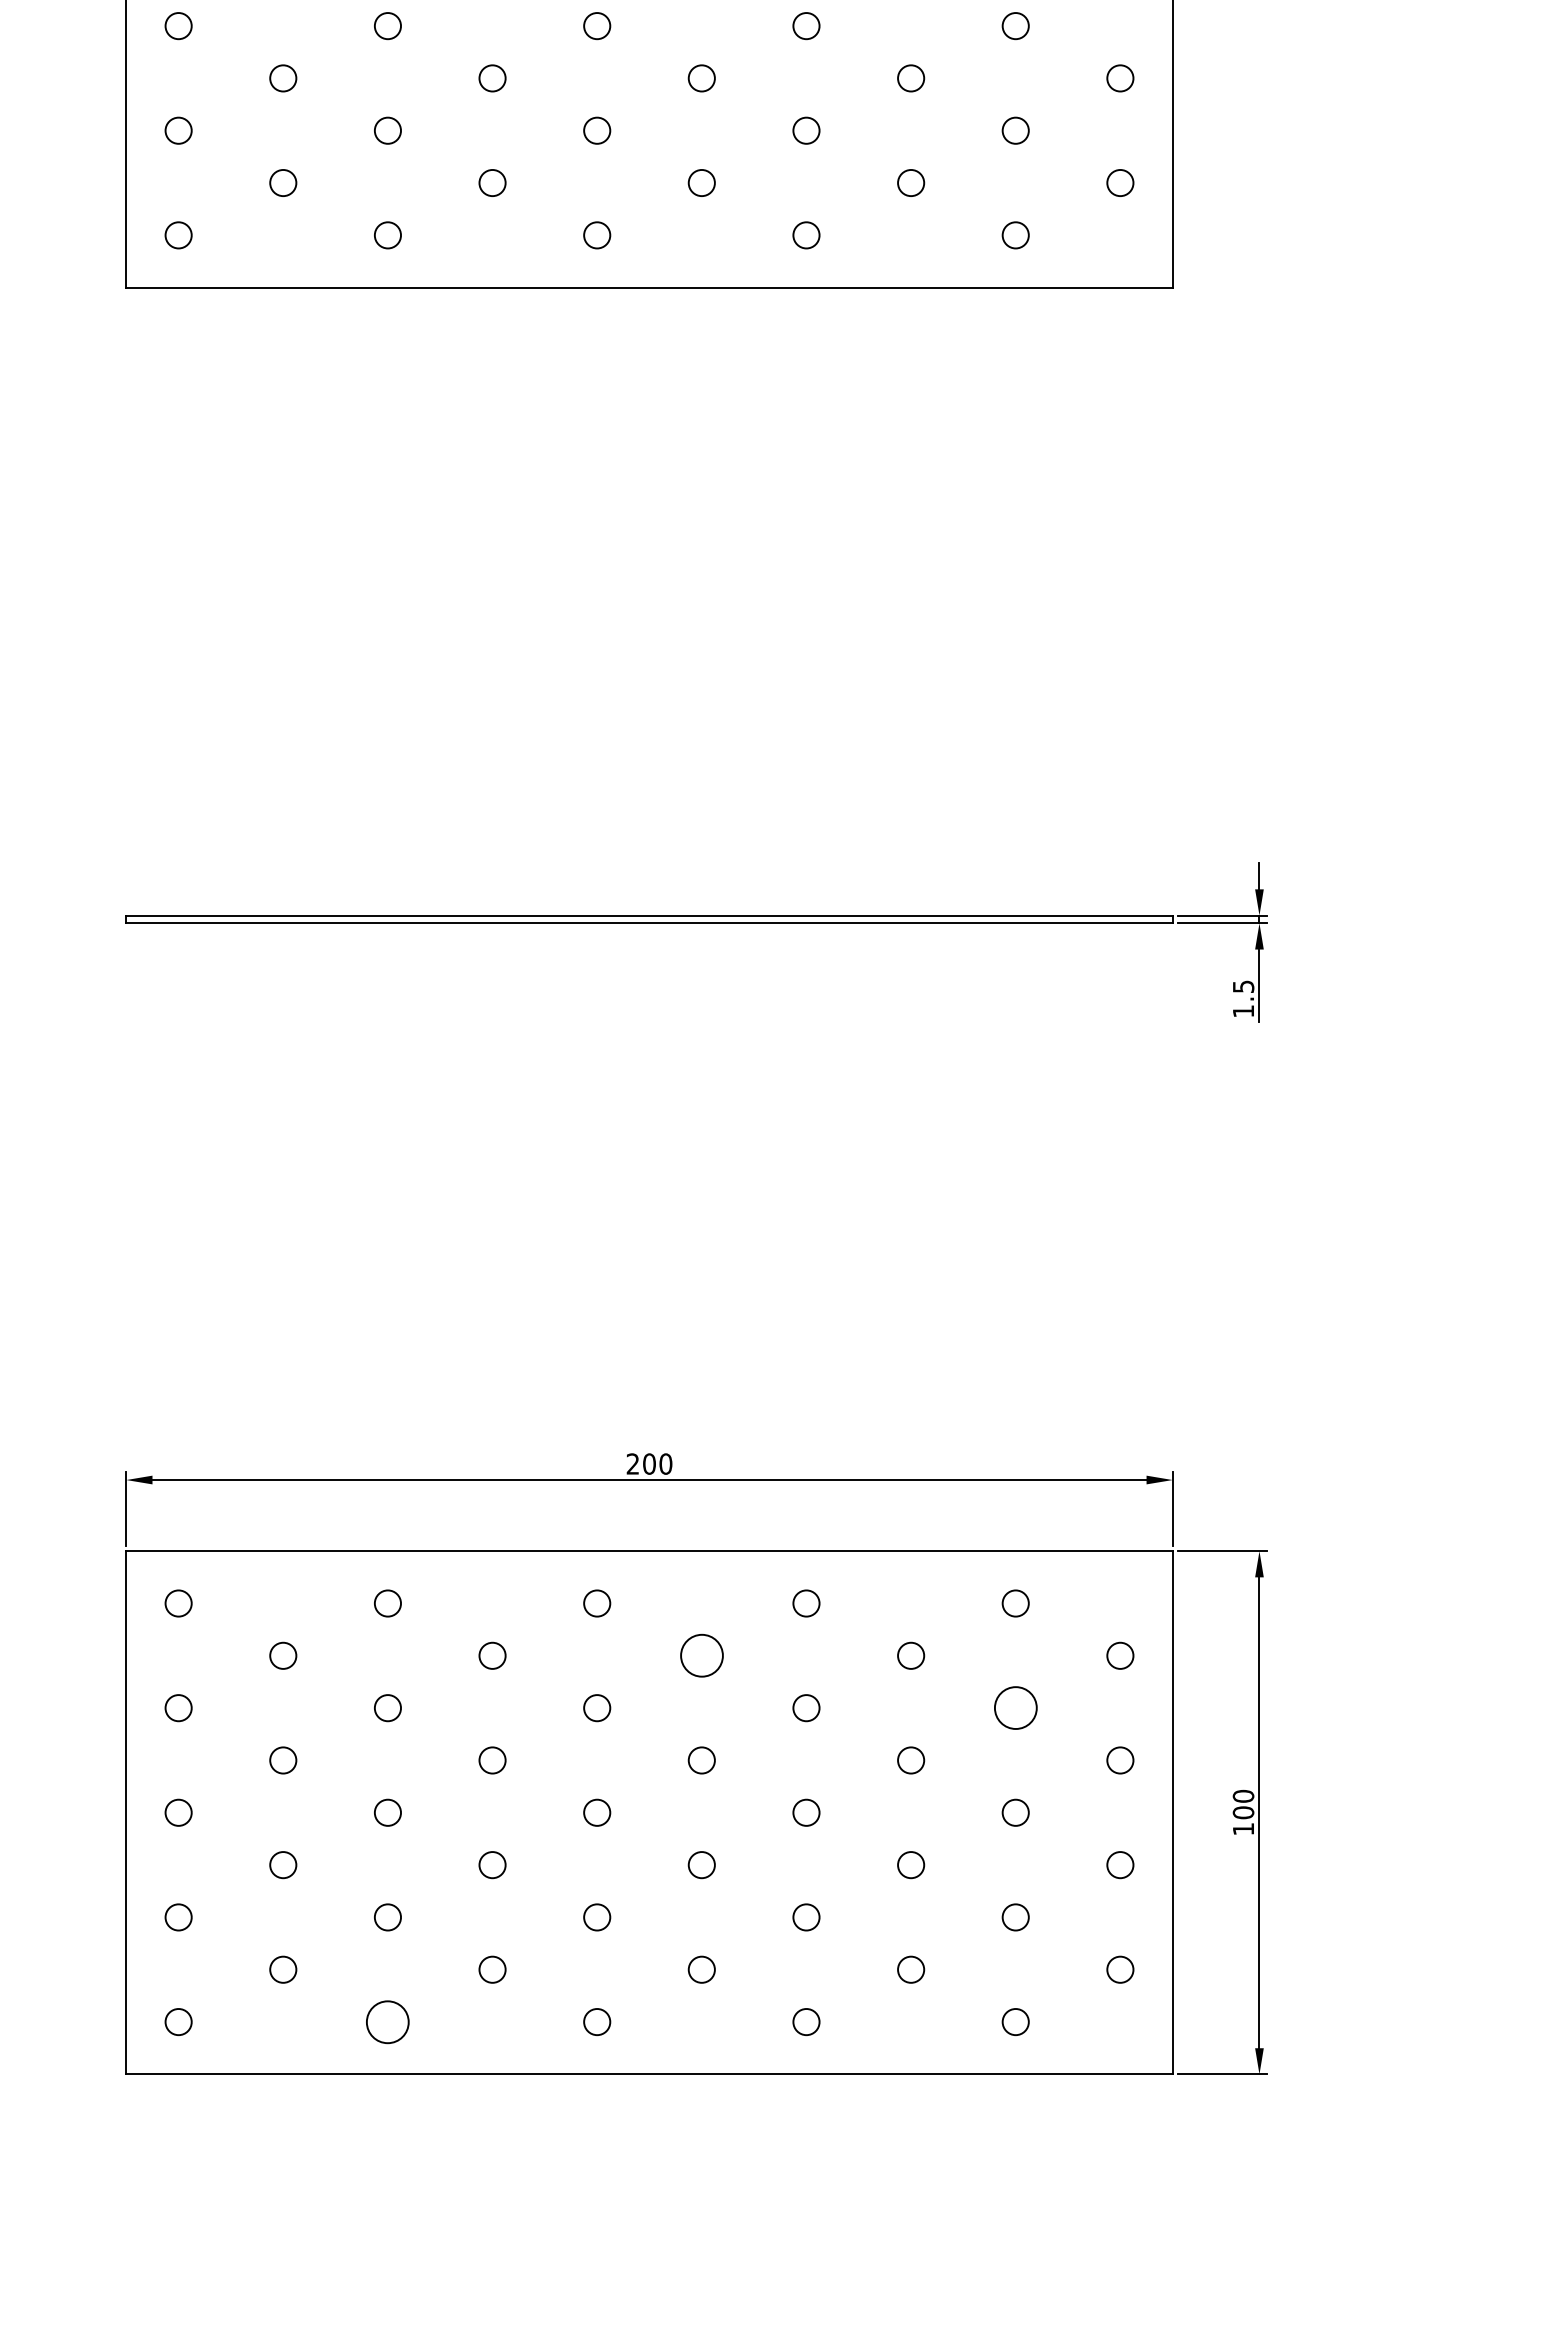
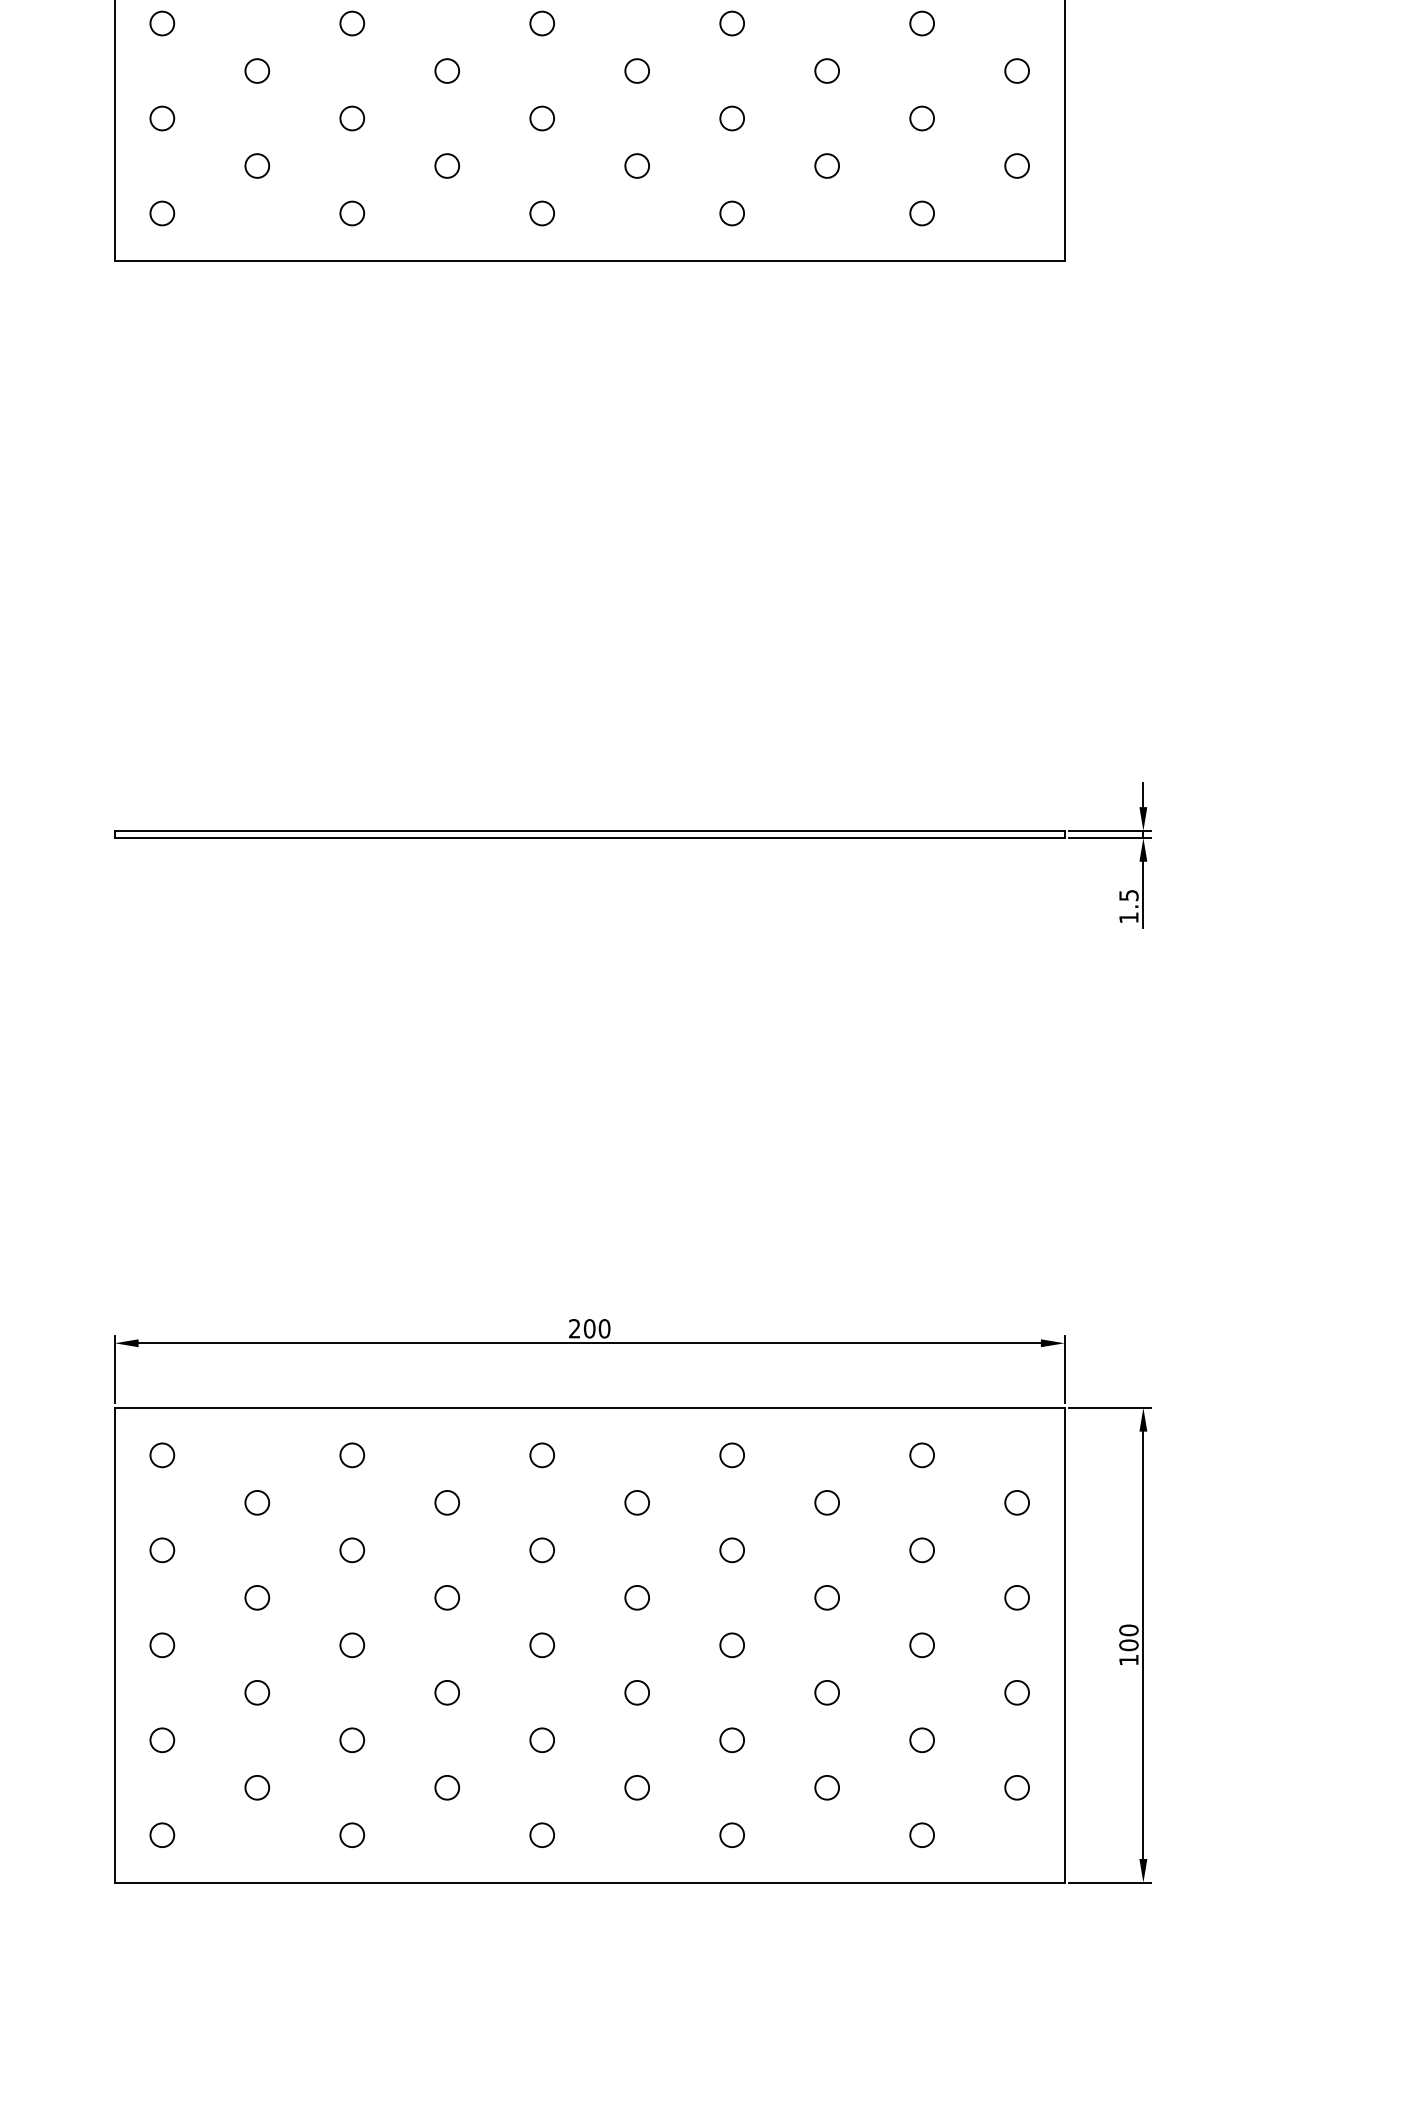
circle: (701, 1655) -> (636, 1502), size x0.62
circle: (1015, 1708) -> (921, 1550), size x0.62
circle: (388, 2021) -> (352, 1834), size x0.62

